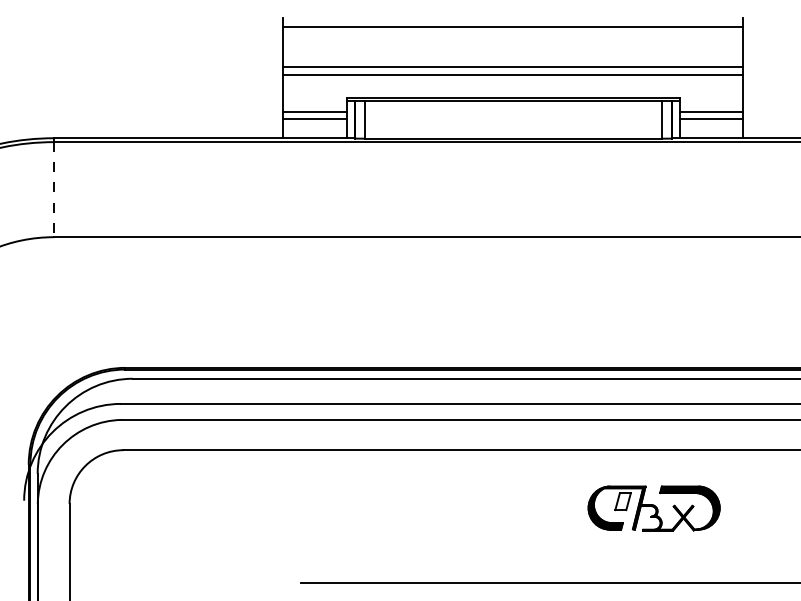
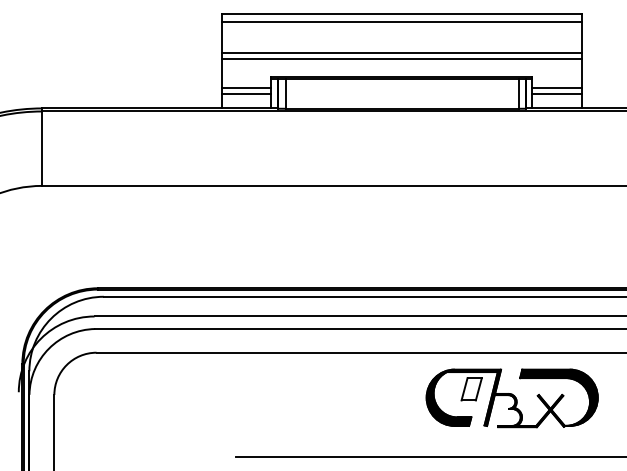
line: (512, 18) -> (401, 14), added
line: (54, 190) -> (42, 149), dashed -> solid
part: (653, 508) -> (511, 398), size x1.67

